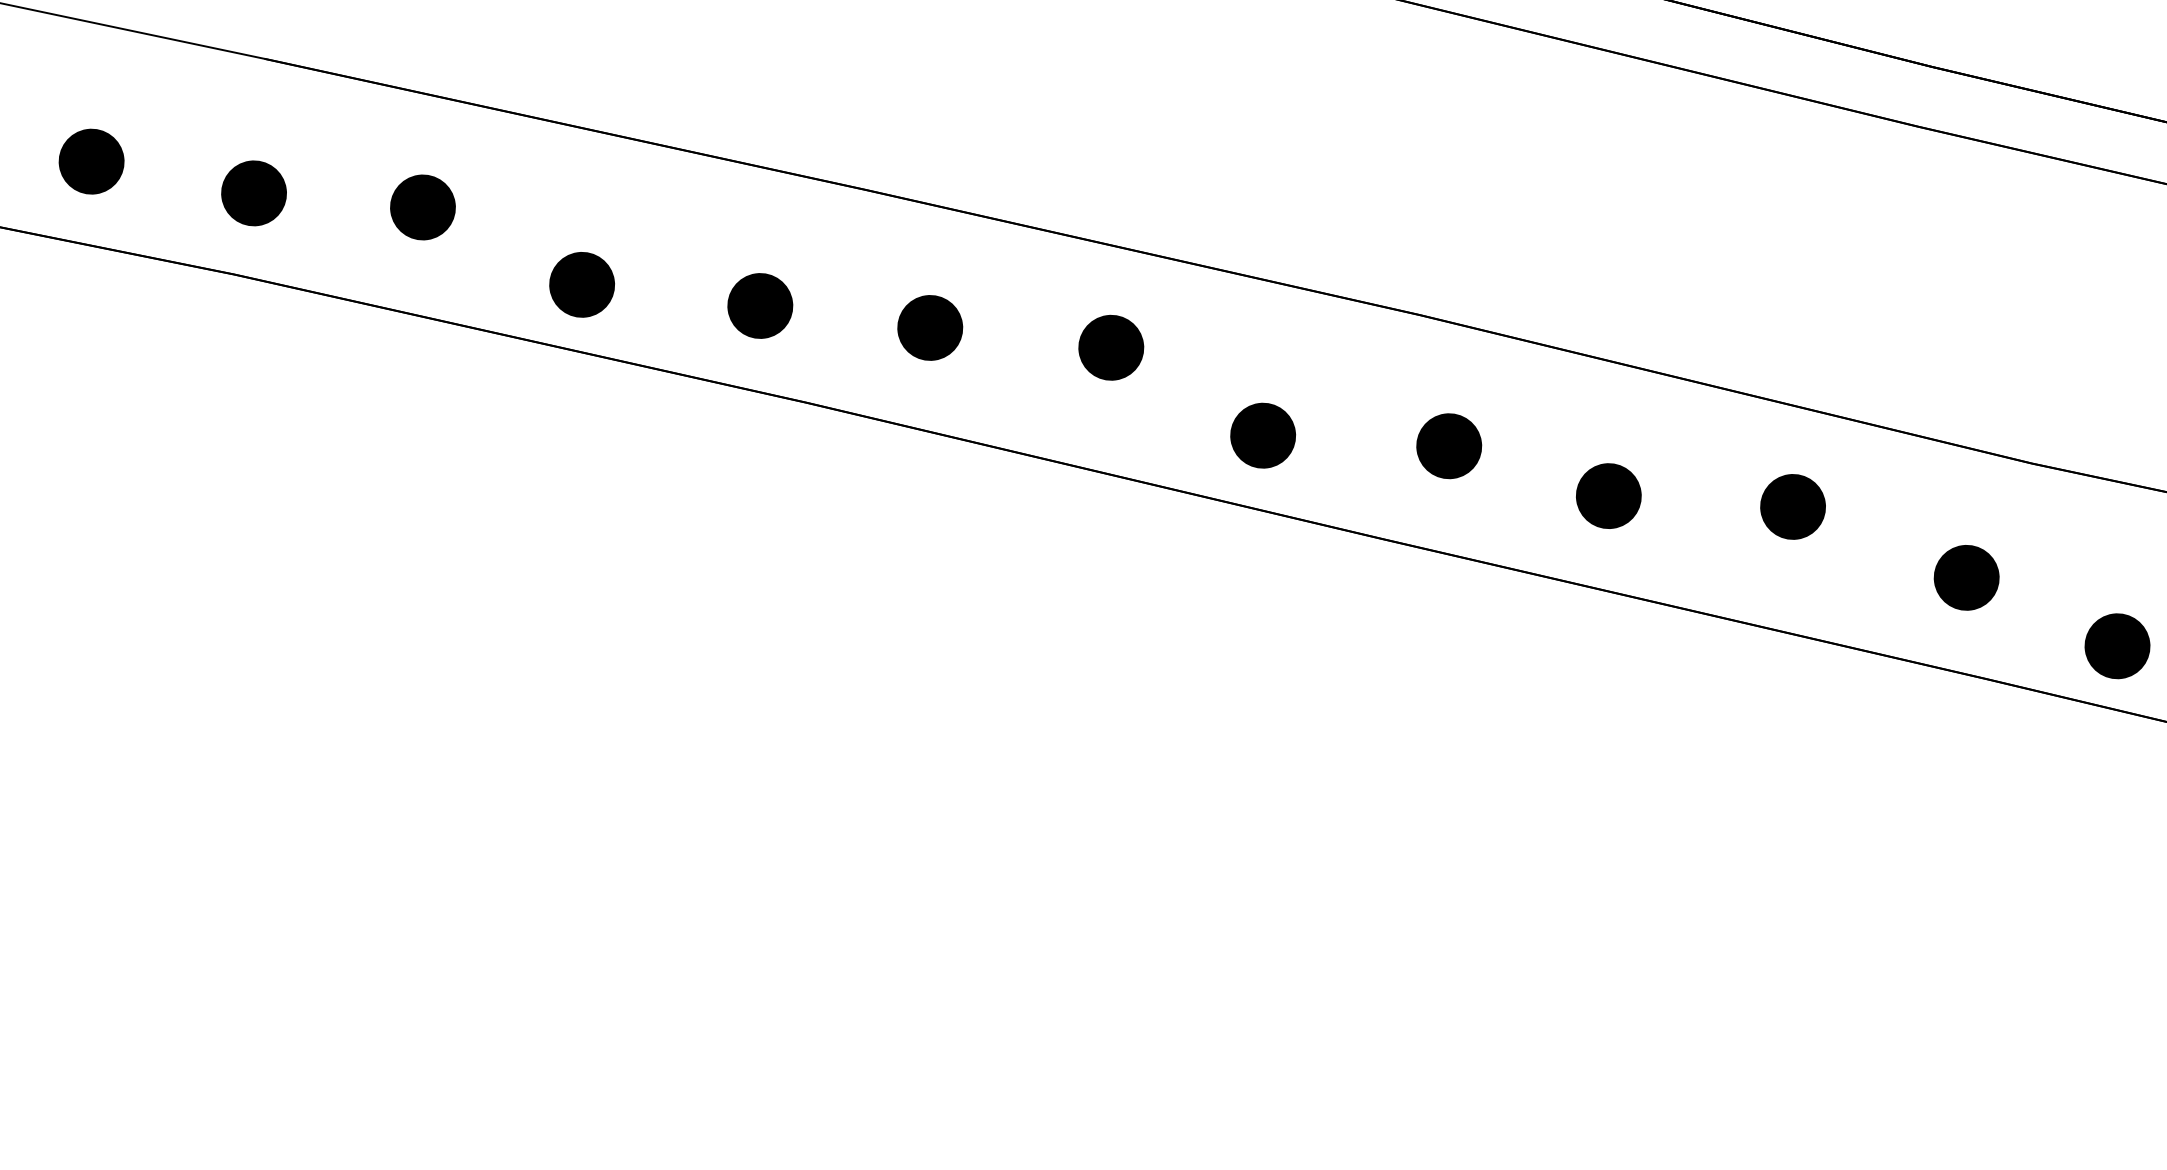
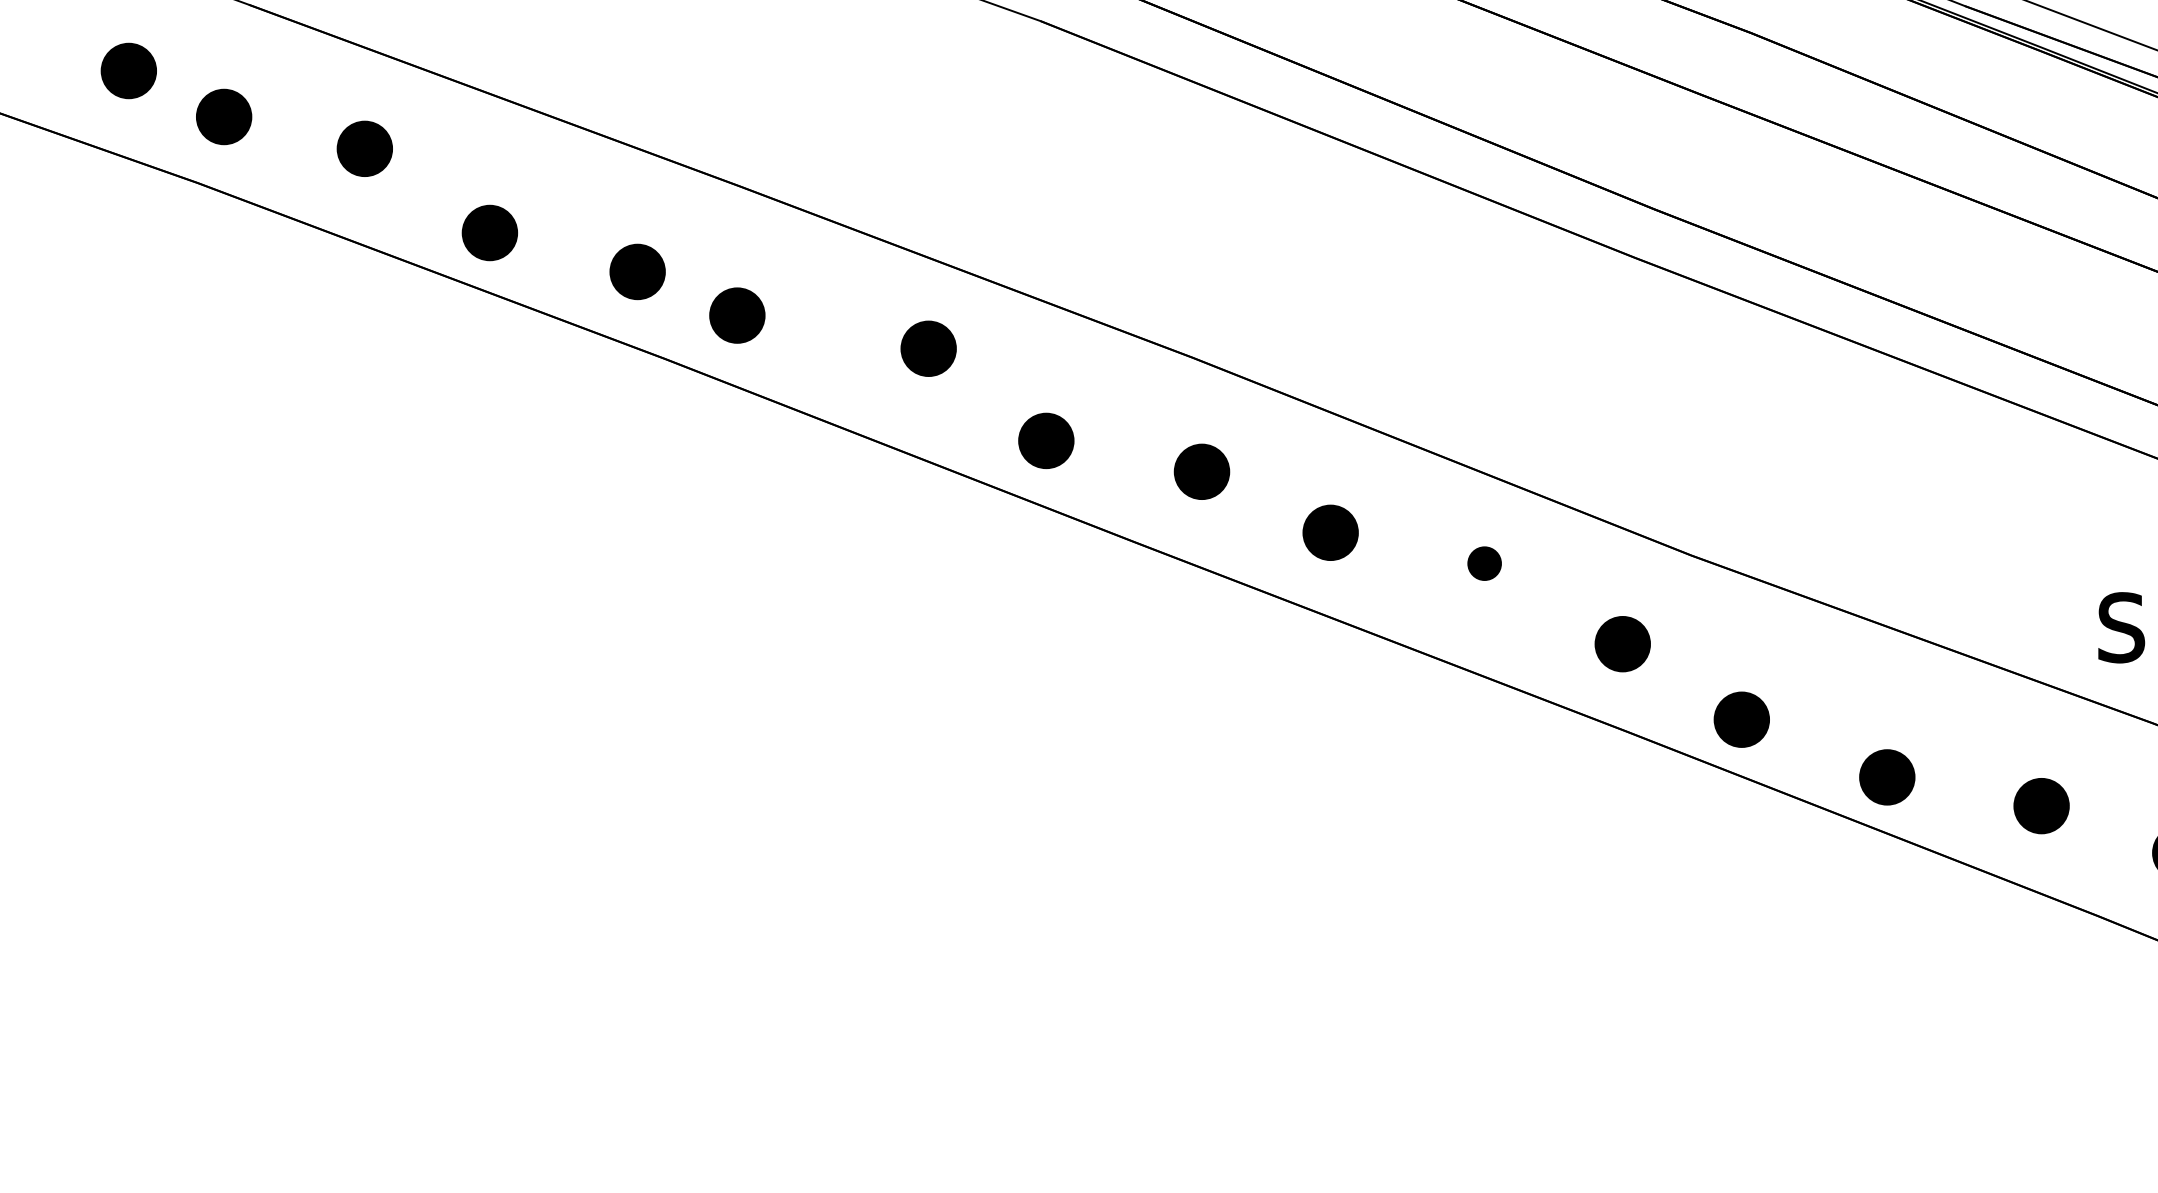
part: (91, 161) -> (128, 70), moved
part: (930, 327) -> (737, 315), moved
part: (1792, 506) -> (1484, 563), size x0.6

